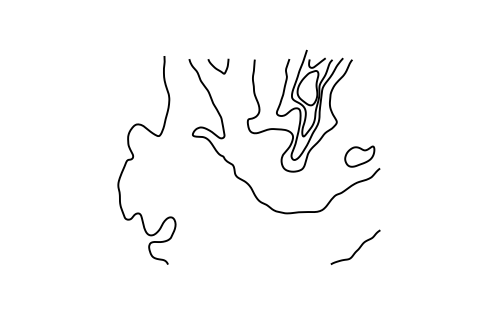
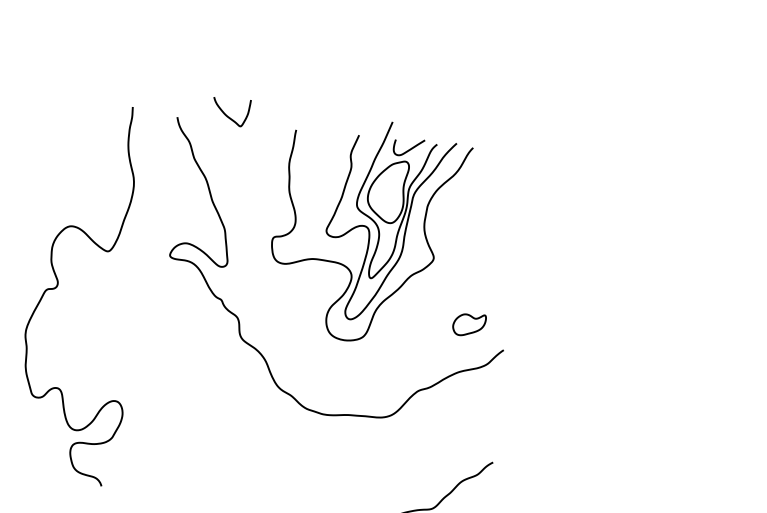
curve: (216, 67) -> (227, 113), moved
part: (359, 156) -> (468, 324), size x0.6

